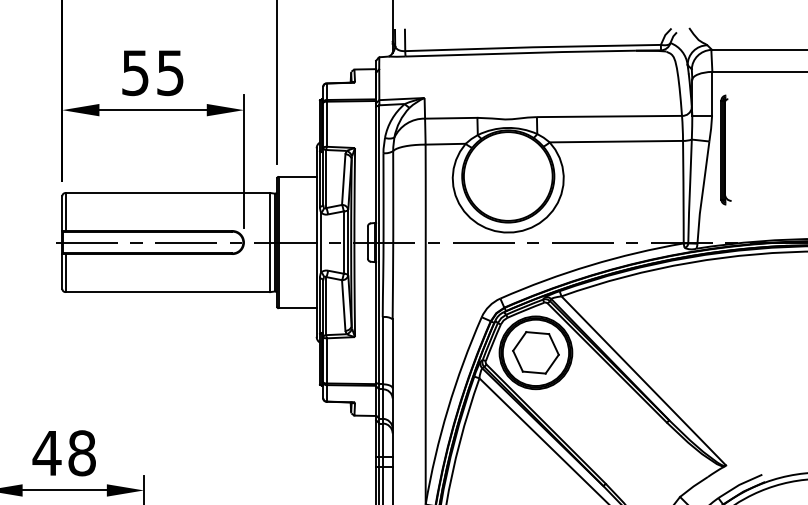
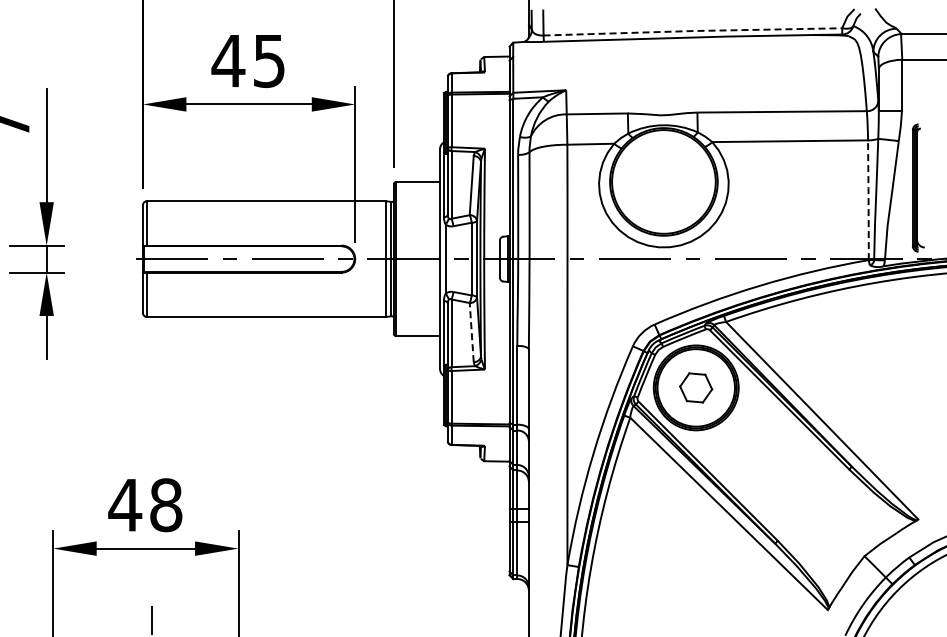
line: (532, 47) -> (692, 31), solid -> dashed
text: (135, 73) -> (228, 61), 55 -> 45
part: (726, 149) -> (918, 187), moved
line: (683, 192) -> (868, 200), solid -> dashed
line: (343, 305) -> (471, 332), solid -> dashed
part: (535, 352) -> (695, 387), size x0.6

